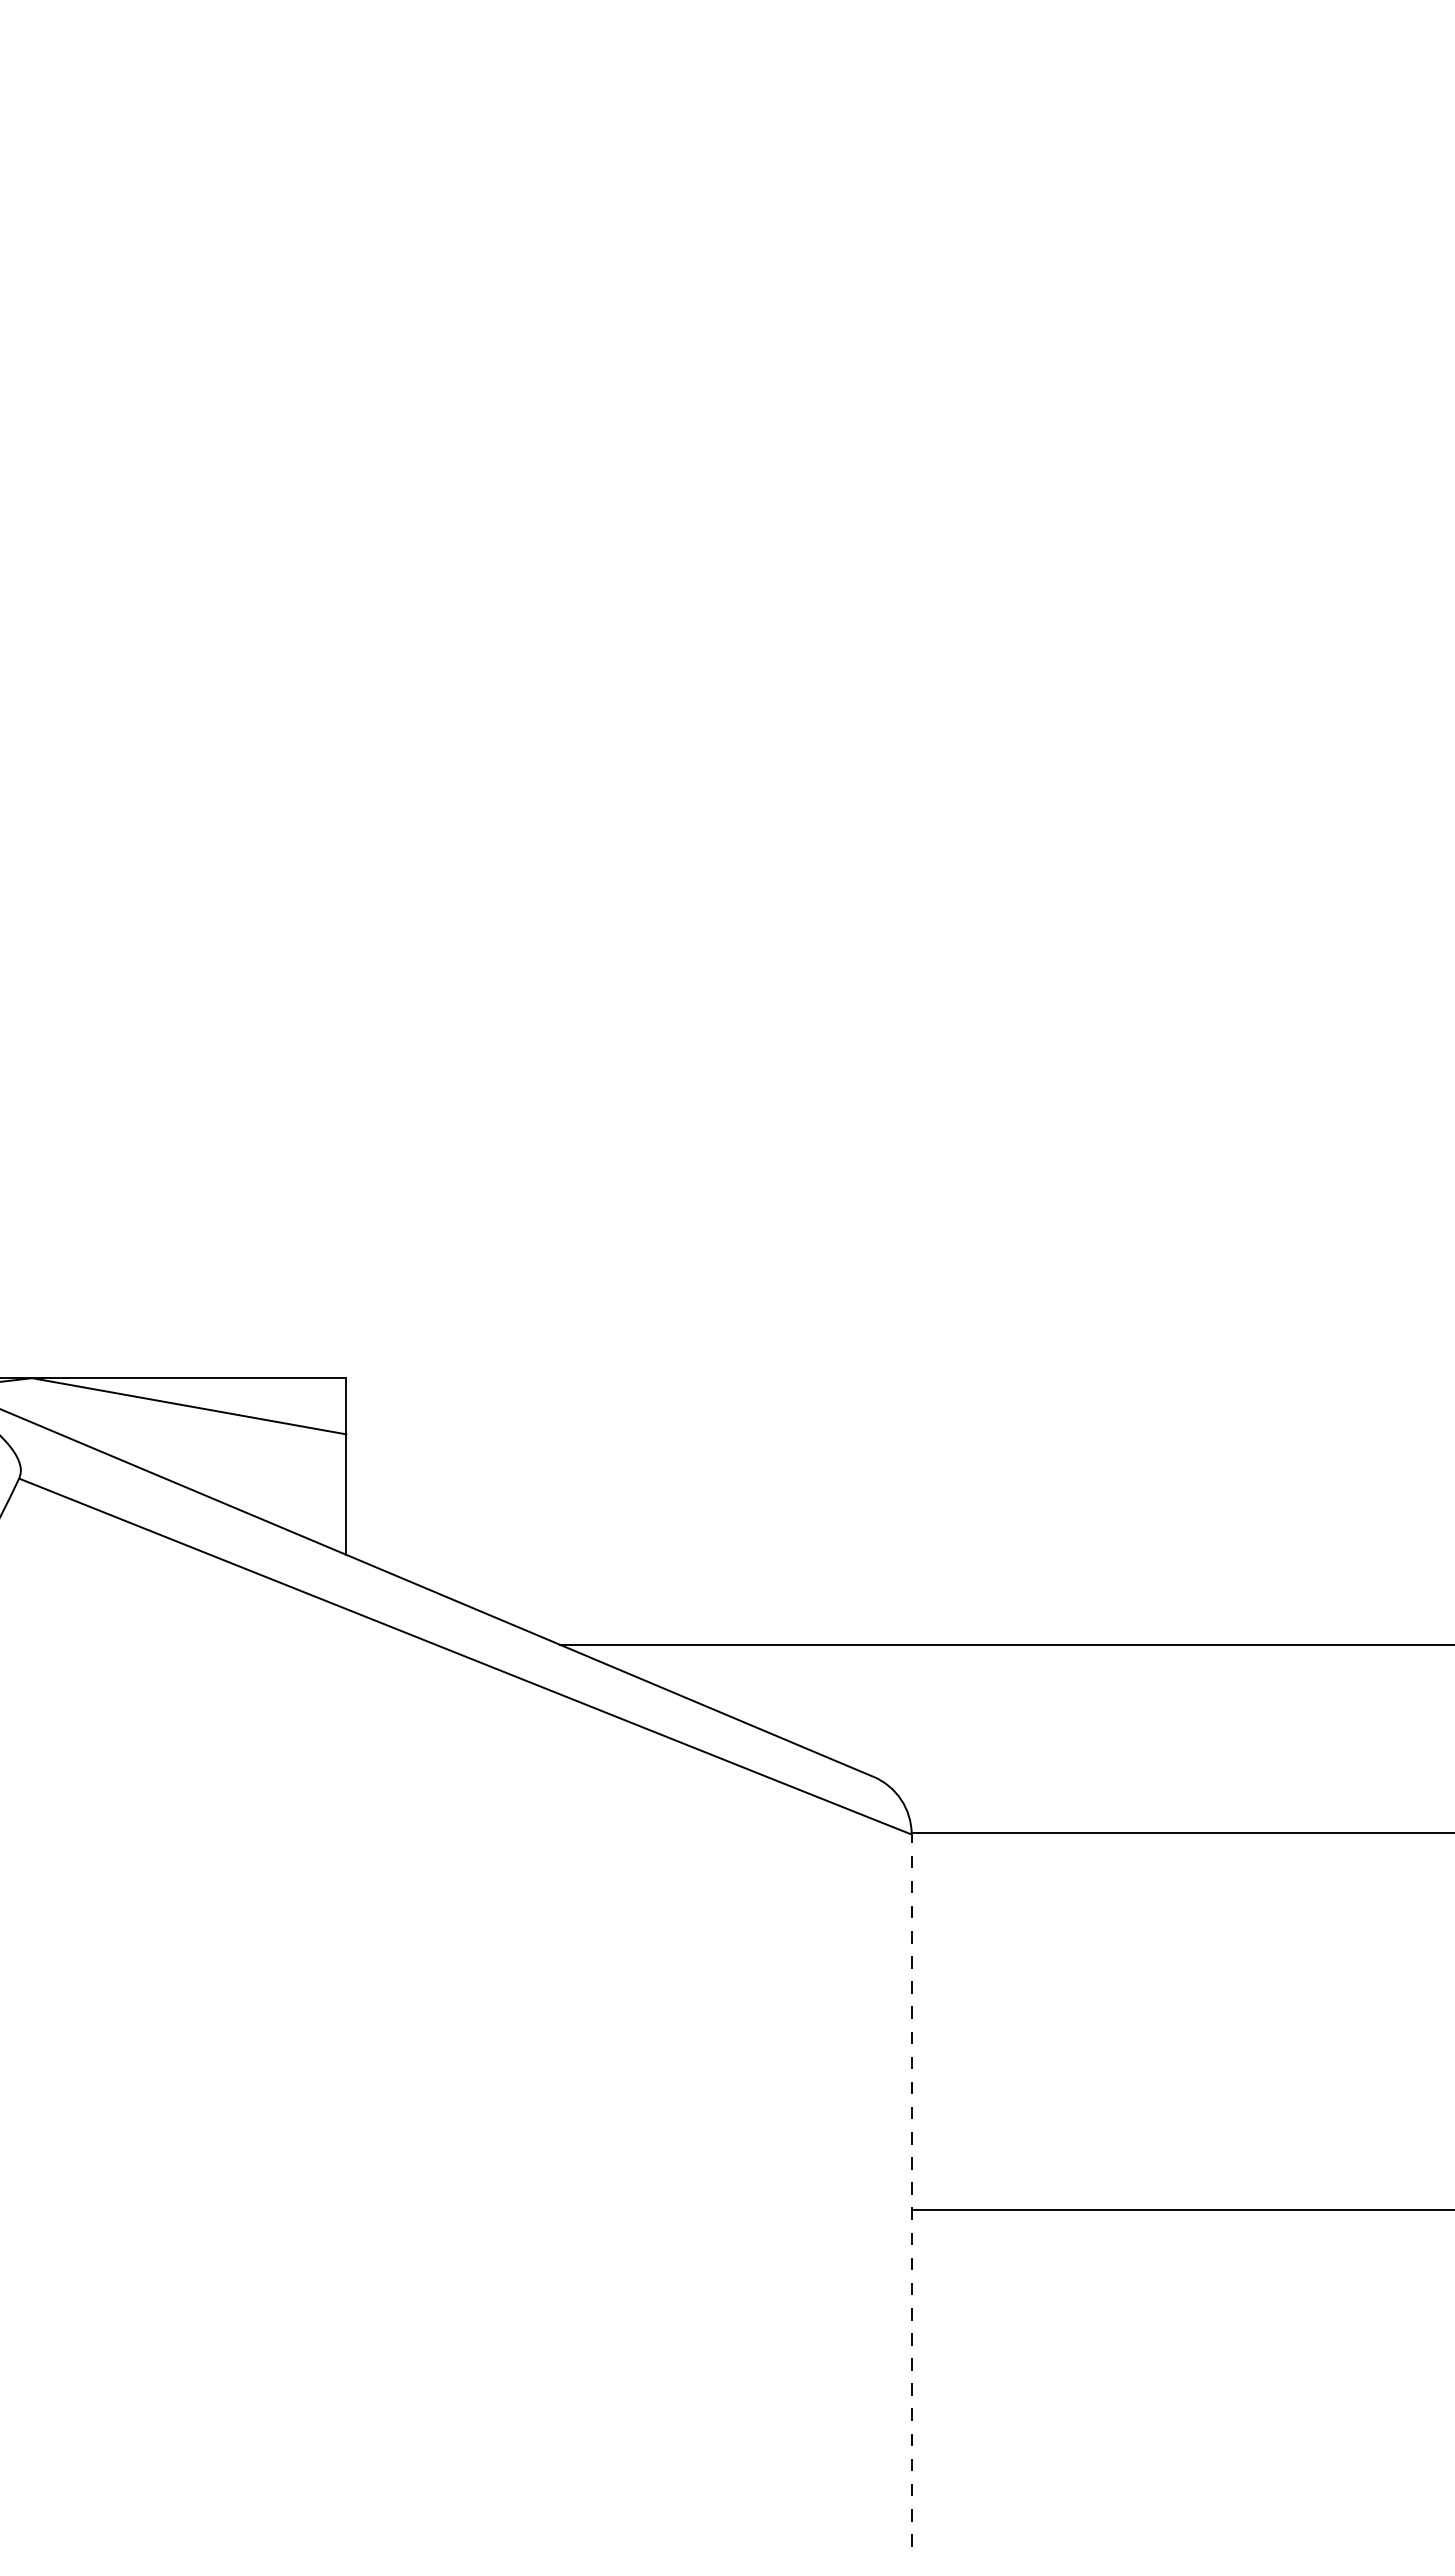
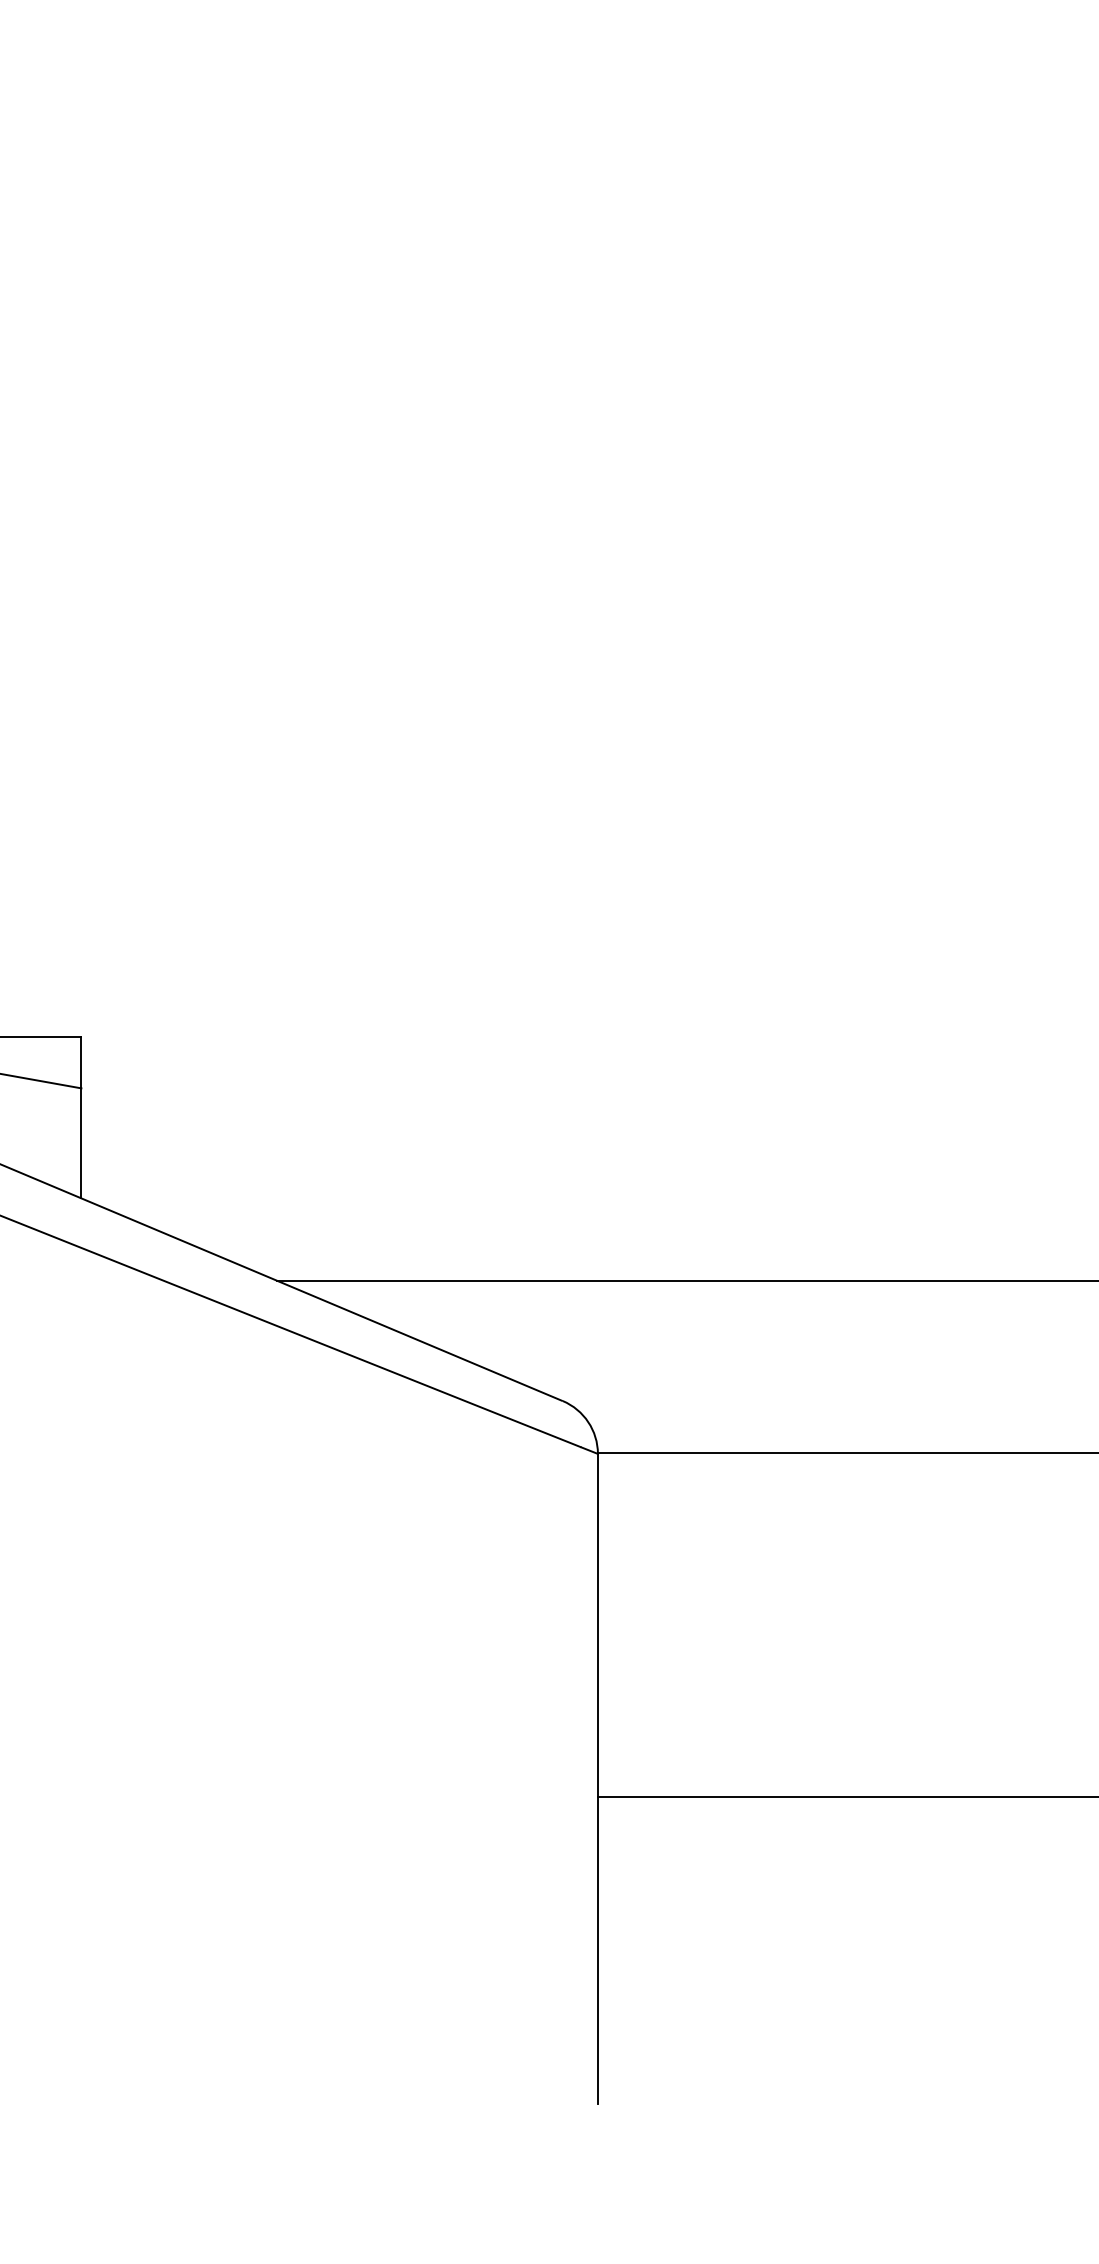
line: (911, 2190) -> (597, 1779), dashed -> solid

